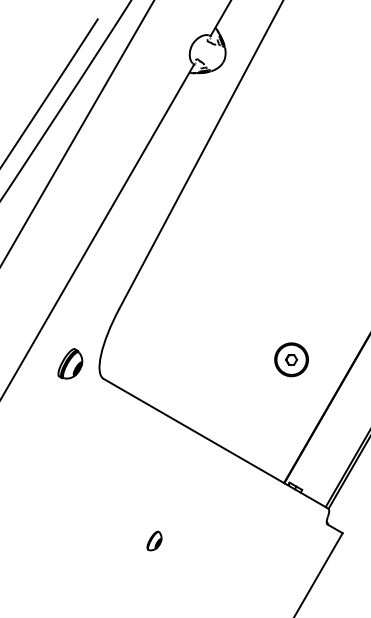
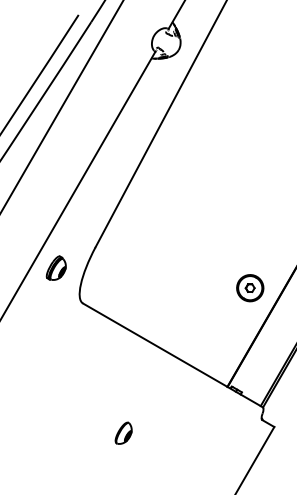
part: (291, 359) -> (250, 287), moved
part: (70, 363) -> (56, 267), moved
part: (154, 540) -> (123, 432), size x1.43

